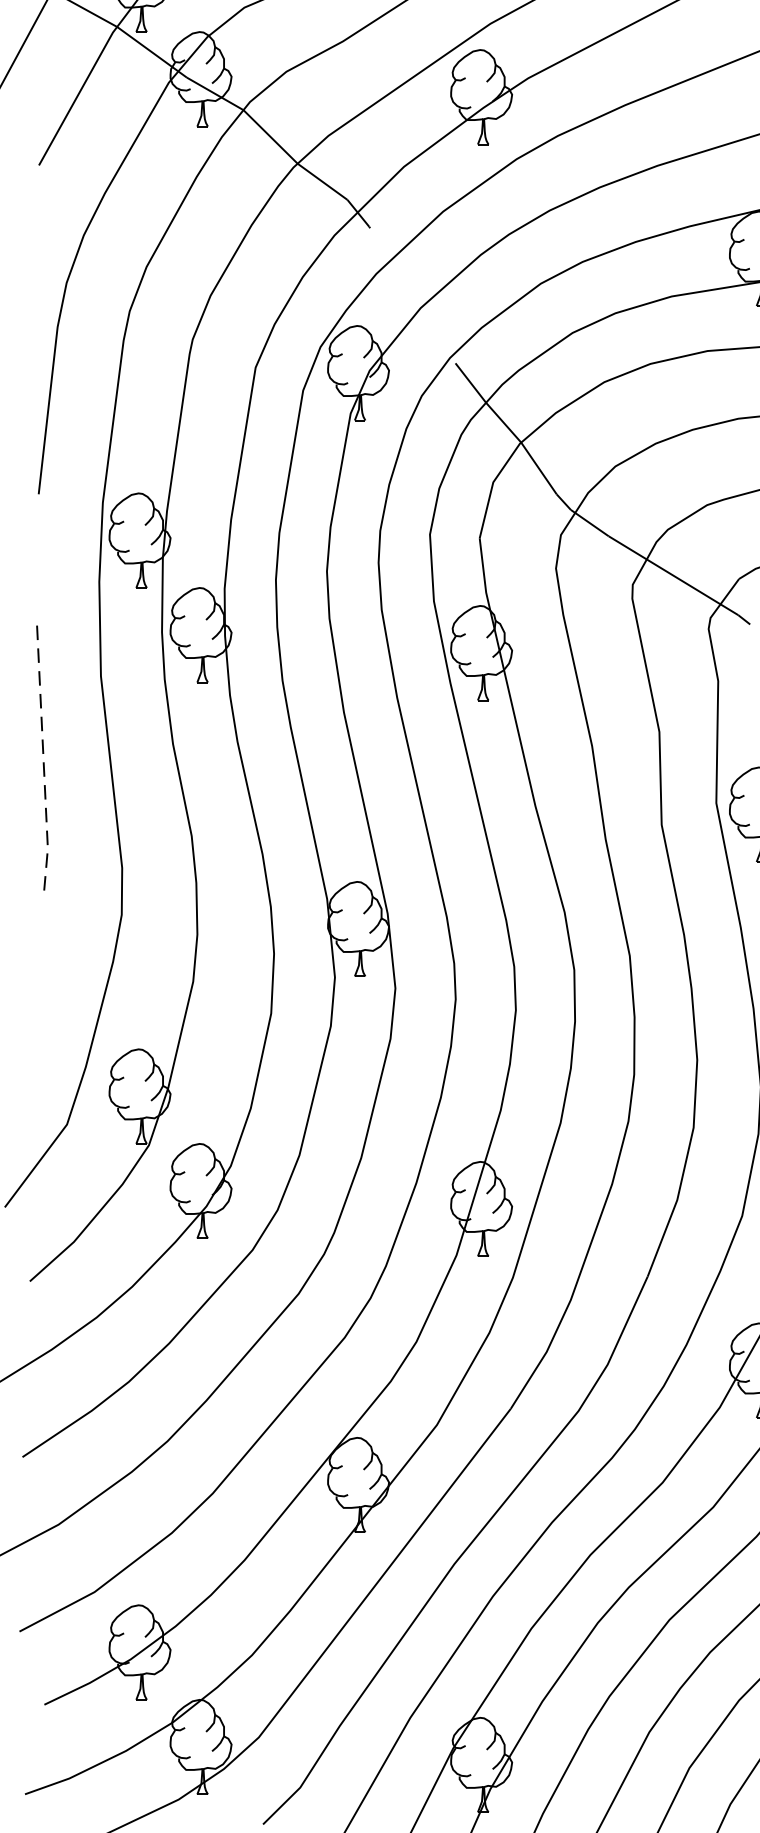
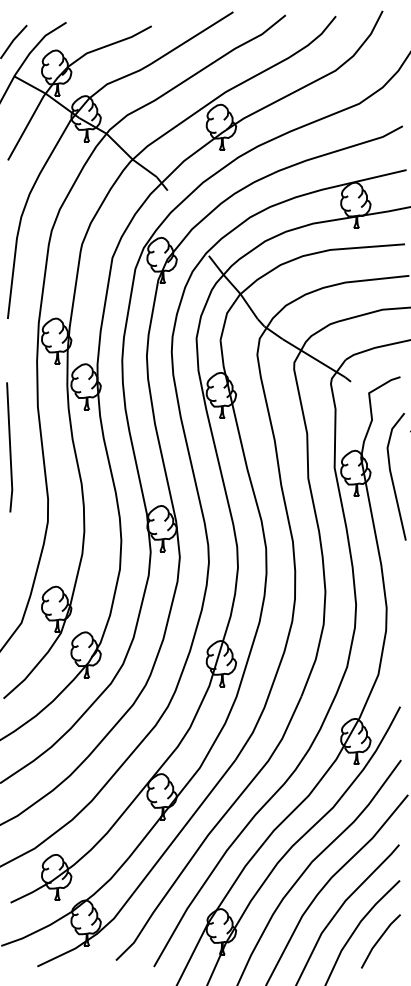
line: (44, 762) -> (10, 448), dashed -> solid

